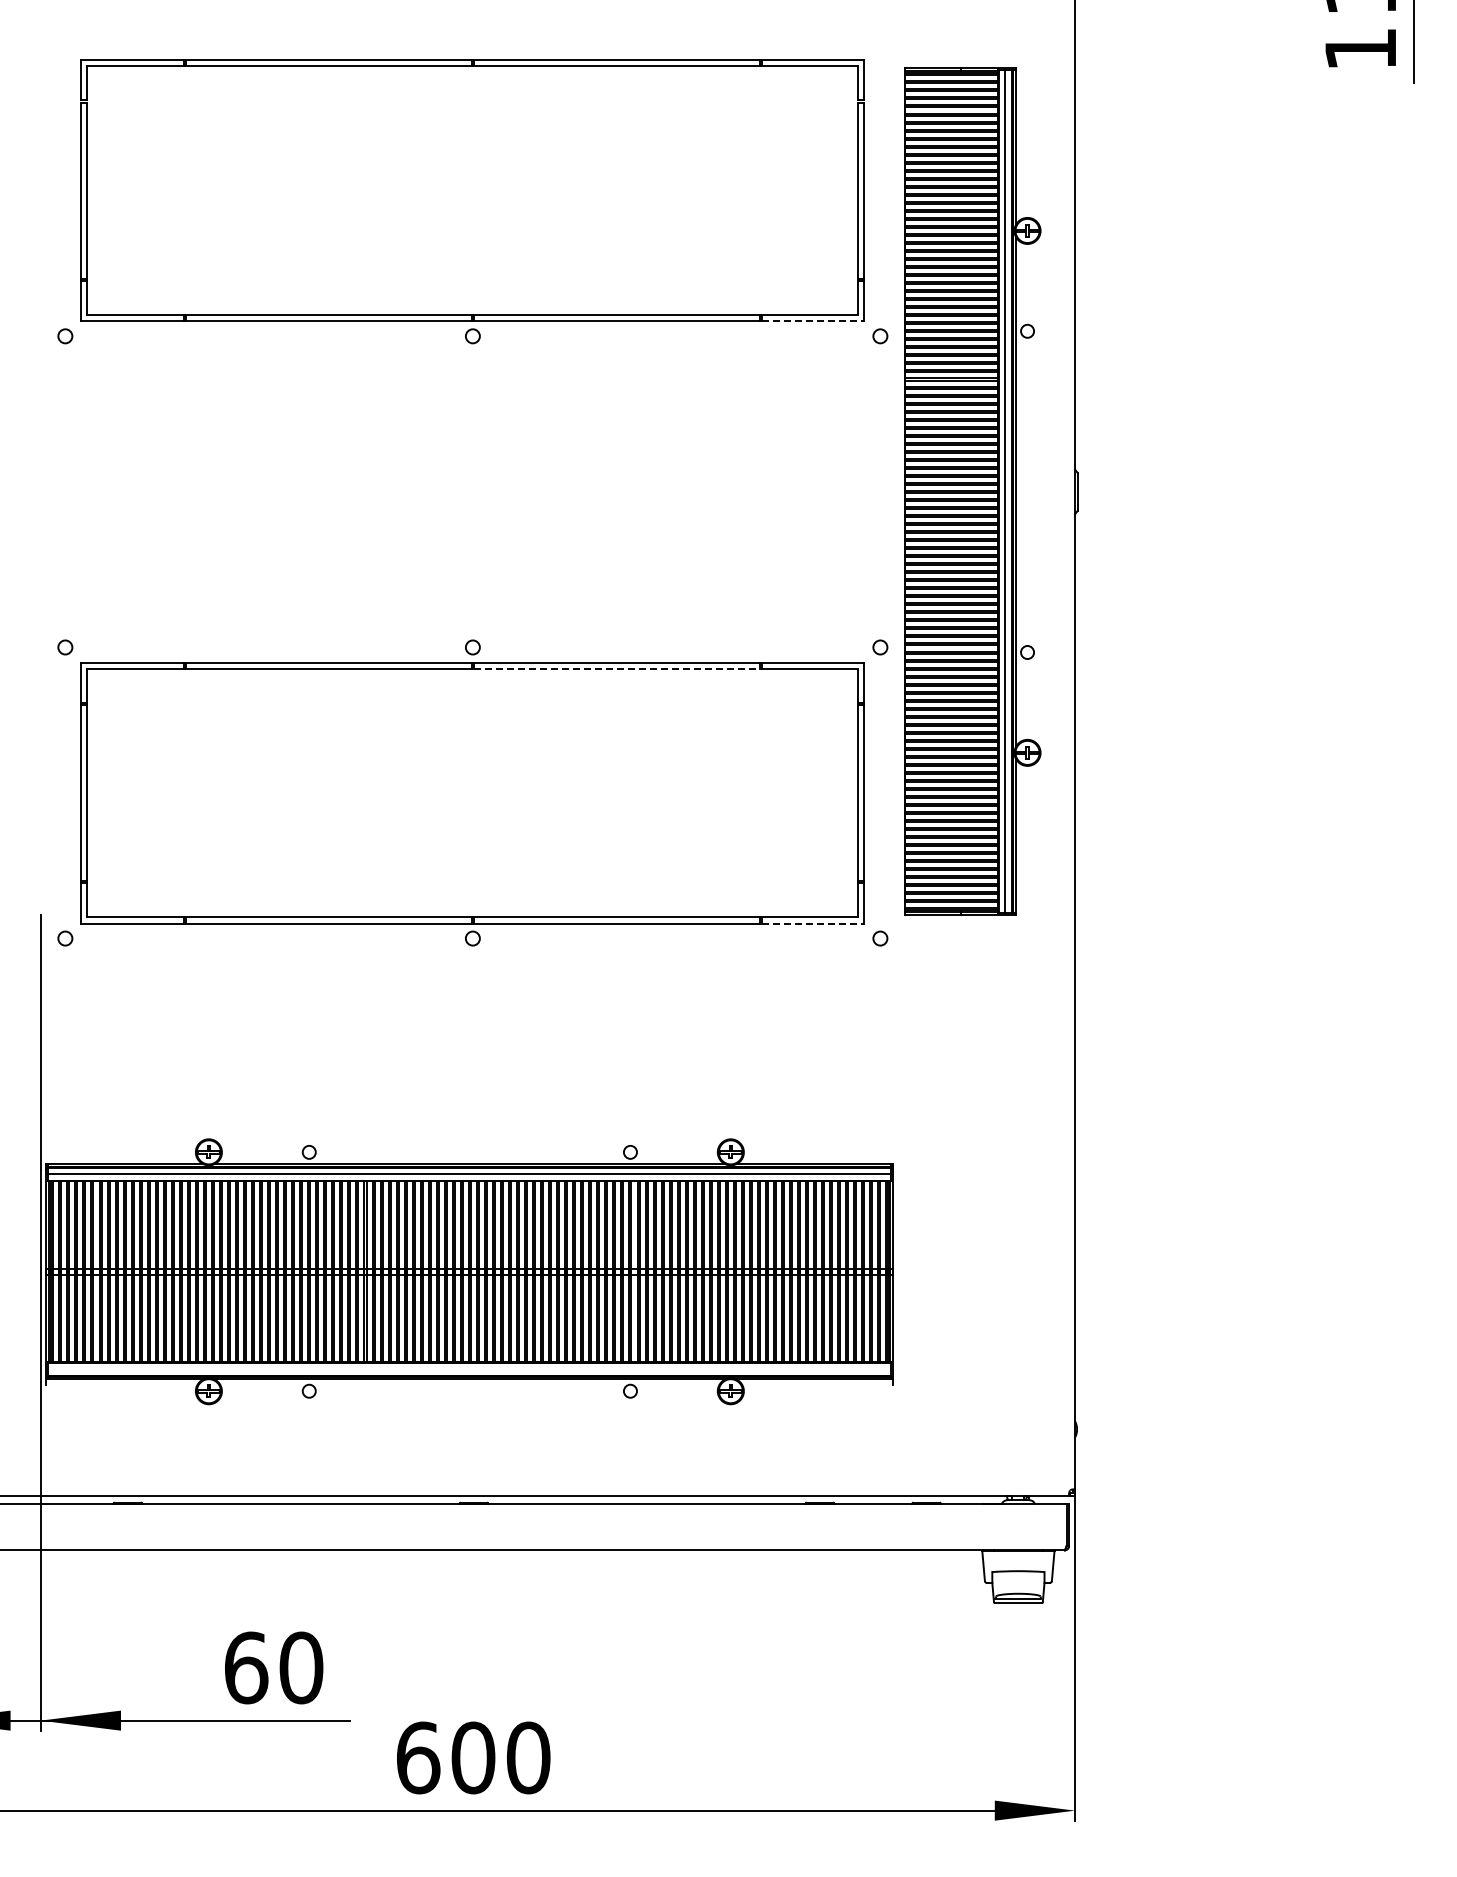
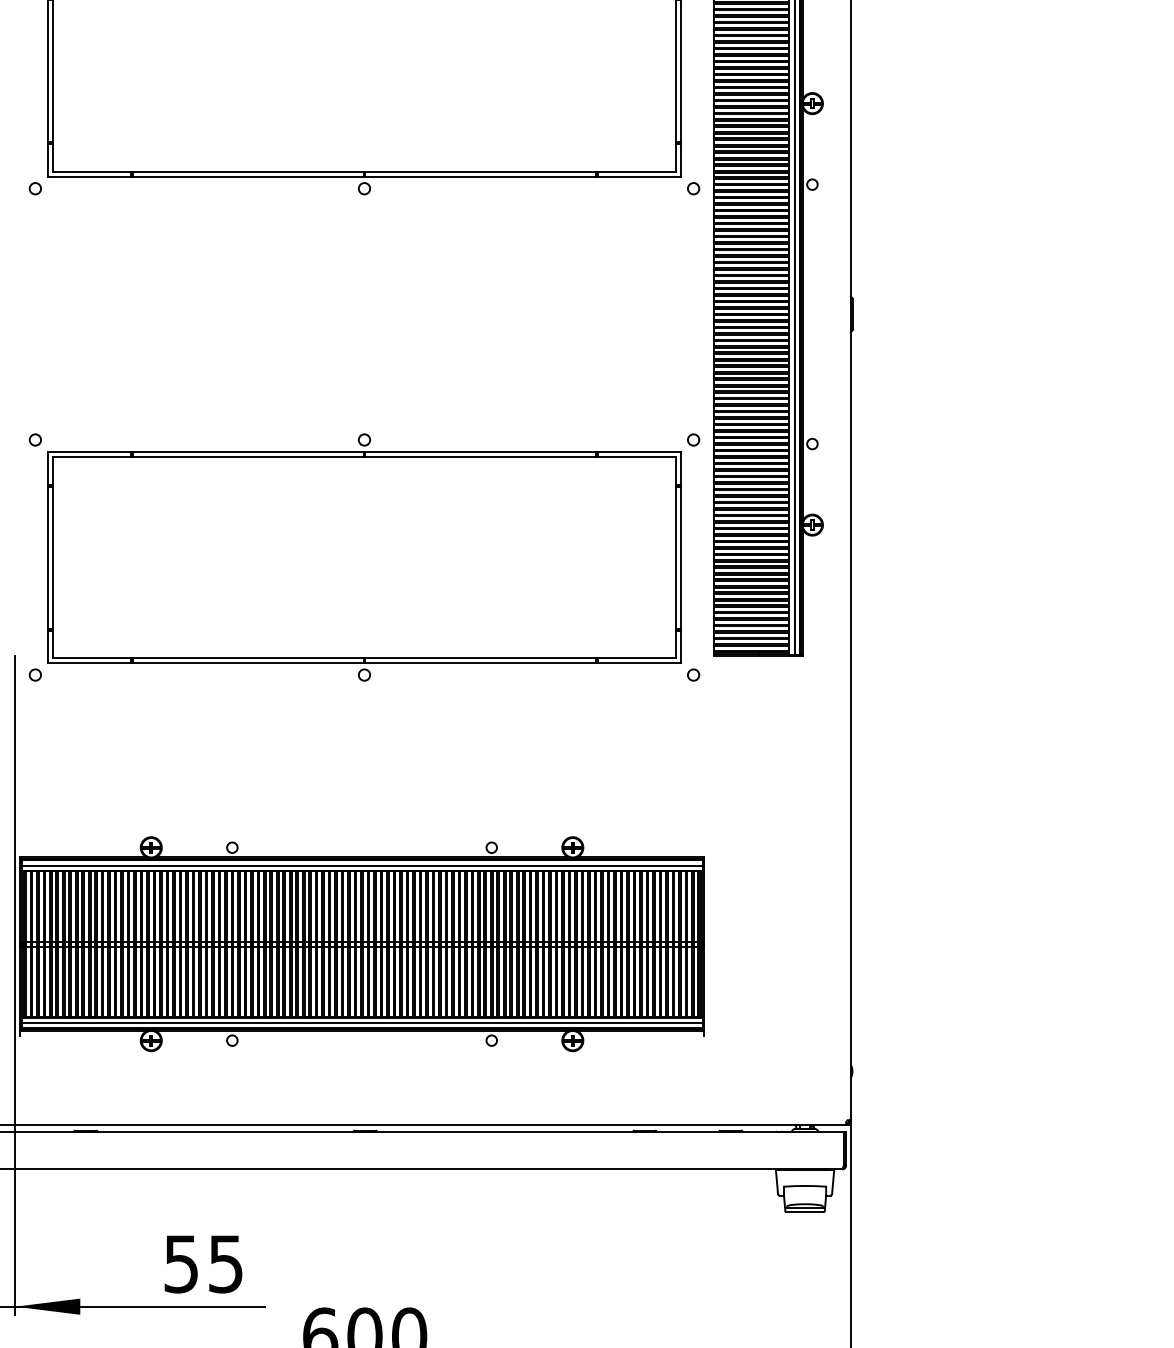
line: (813, 321) -> (639, 176), dashed -> solid
line: (616, 668) -> (480, 456), dashed -> solid
line: (813, 923) -> (639, 662), dashed -> solid
line: (469, 1369) -> (361, 1023), added
text: (274, 1667) -> (204, 1263), 60 -> 55

